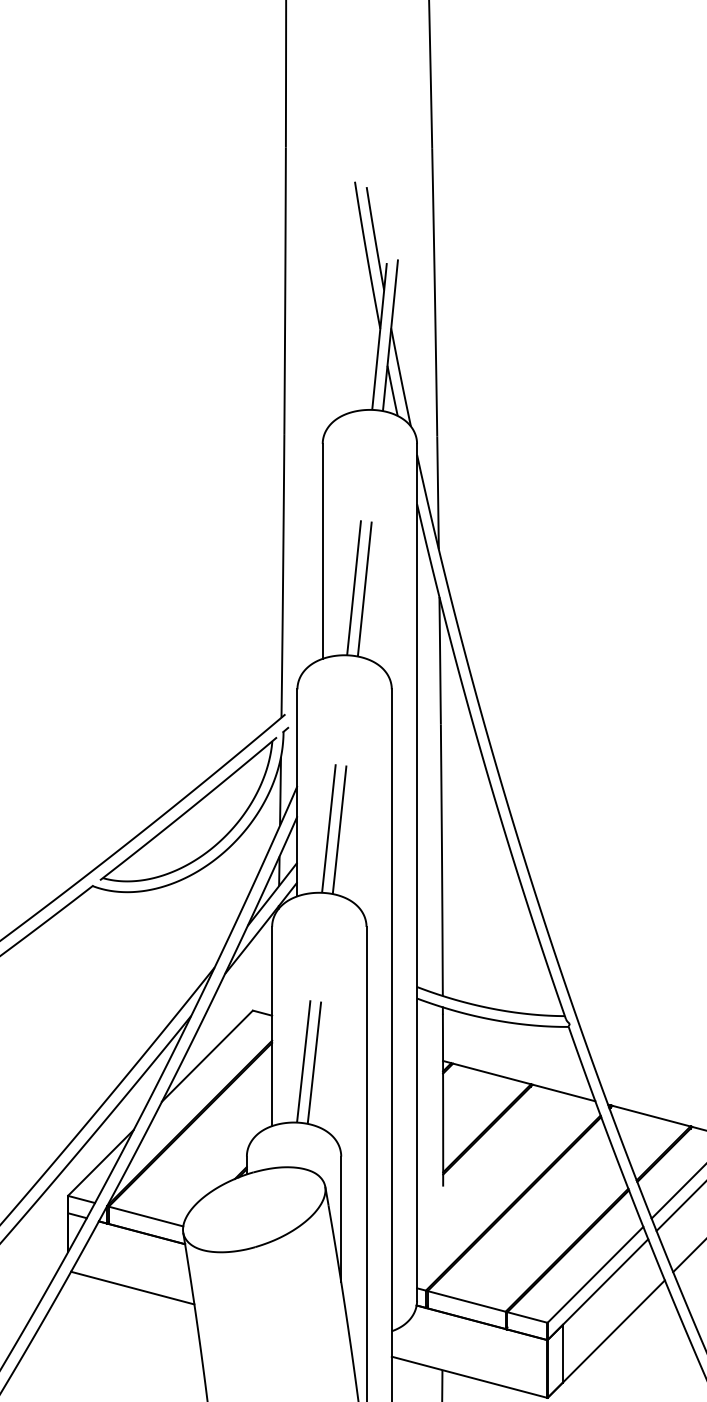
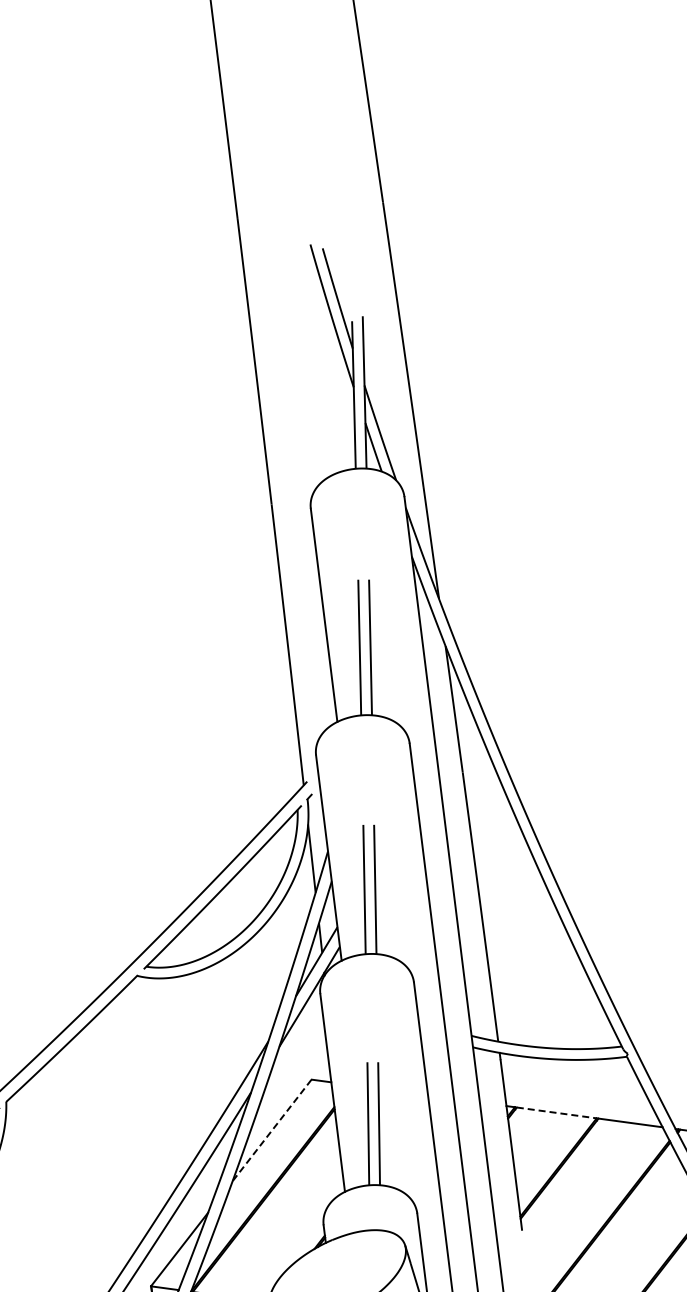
line: (206, 1056) -> (271, 1130), solid -> dashed
line: (492, 1074) -> (557, 1113), solid -> dashed

